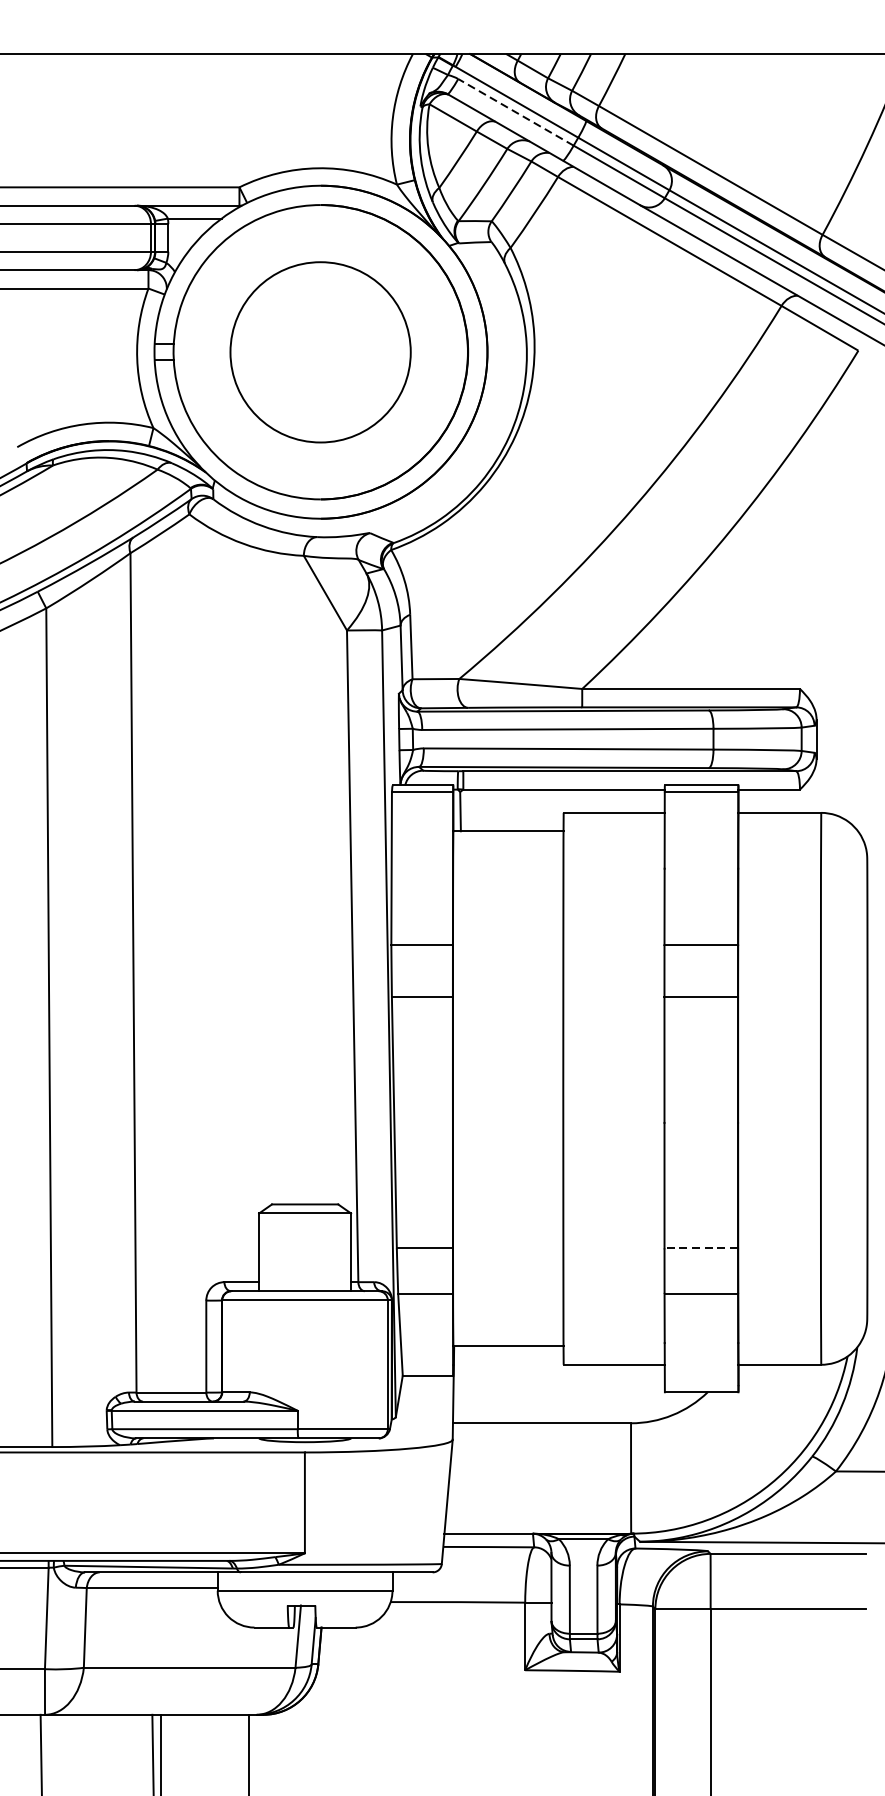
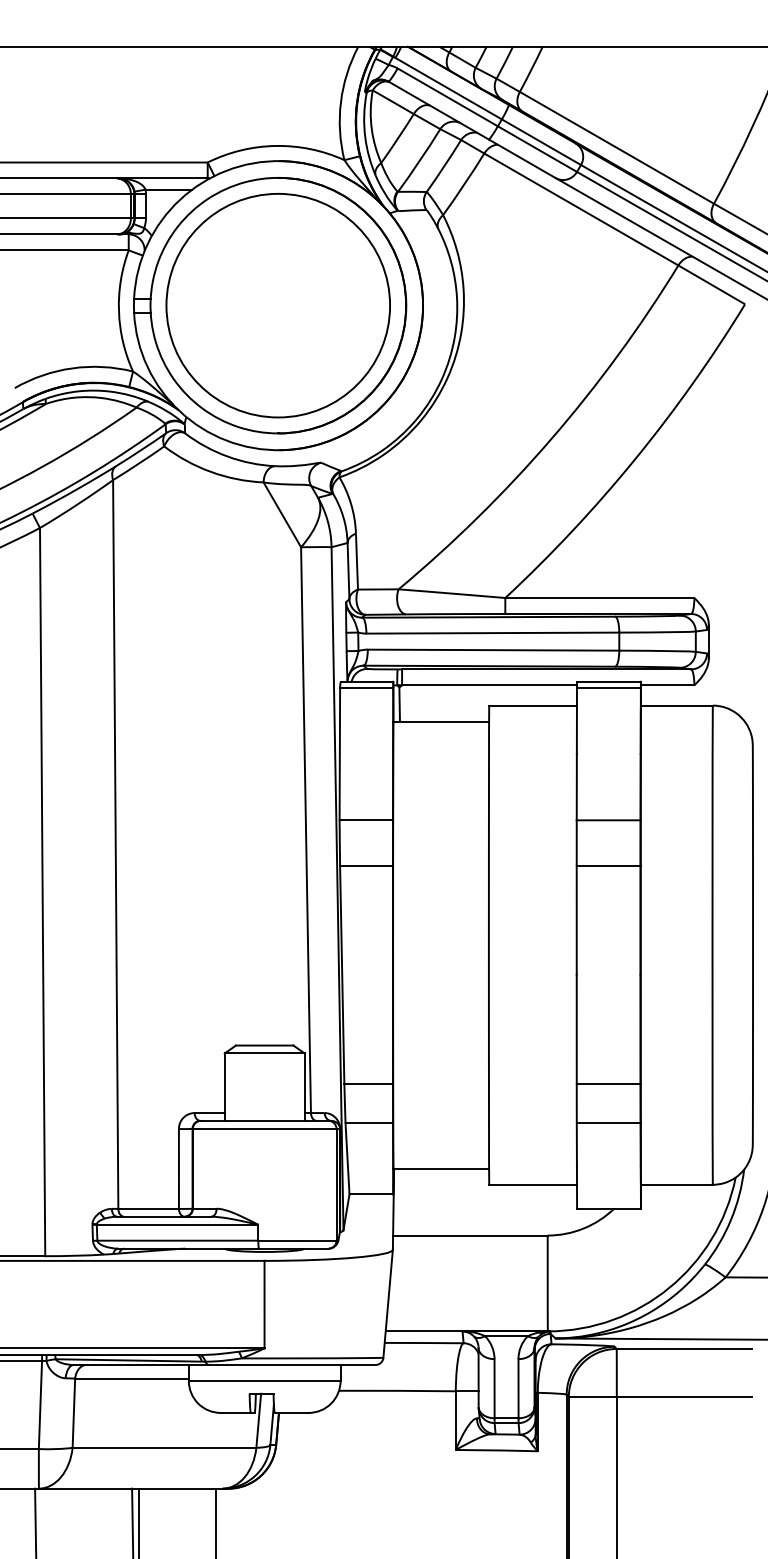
line: (515, 112) -> (447, 97), dashed -> solid
part: (319, 352) -> (277, 305), size x1.43
line: (701, 1248) -> (608, 1083), dashed -> solid

